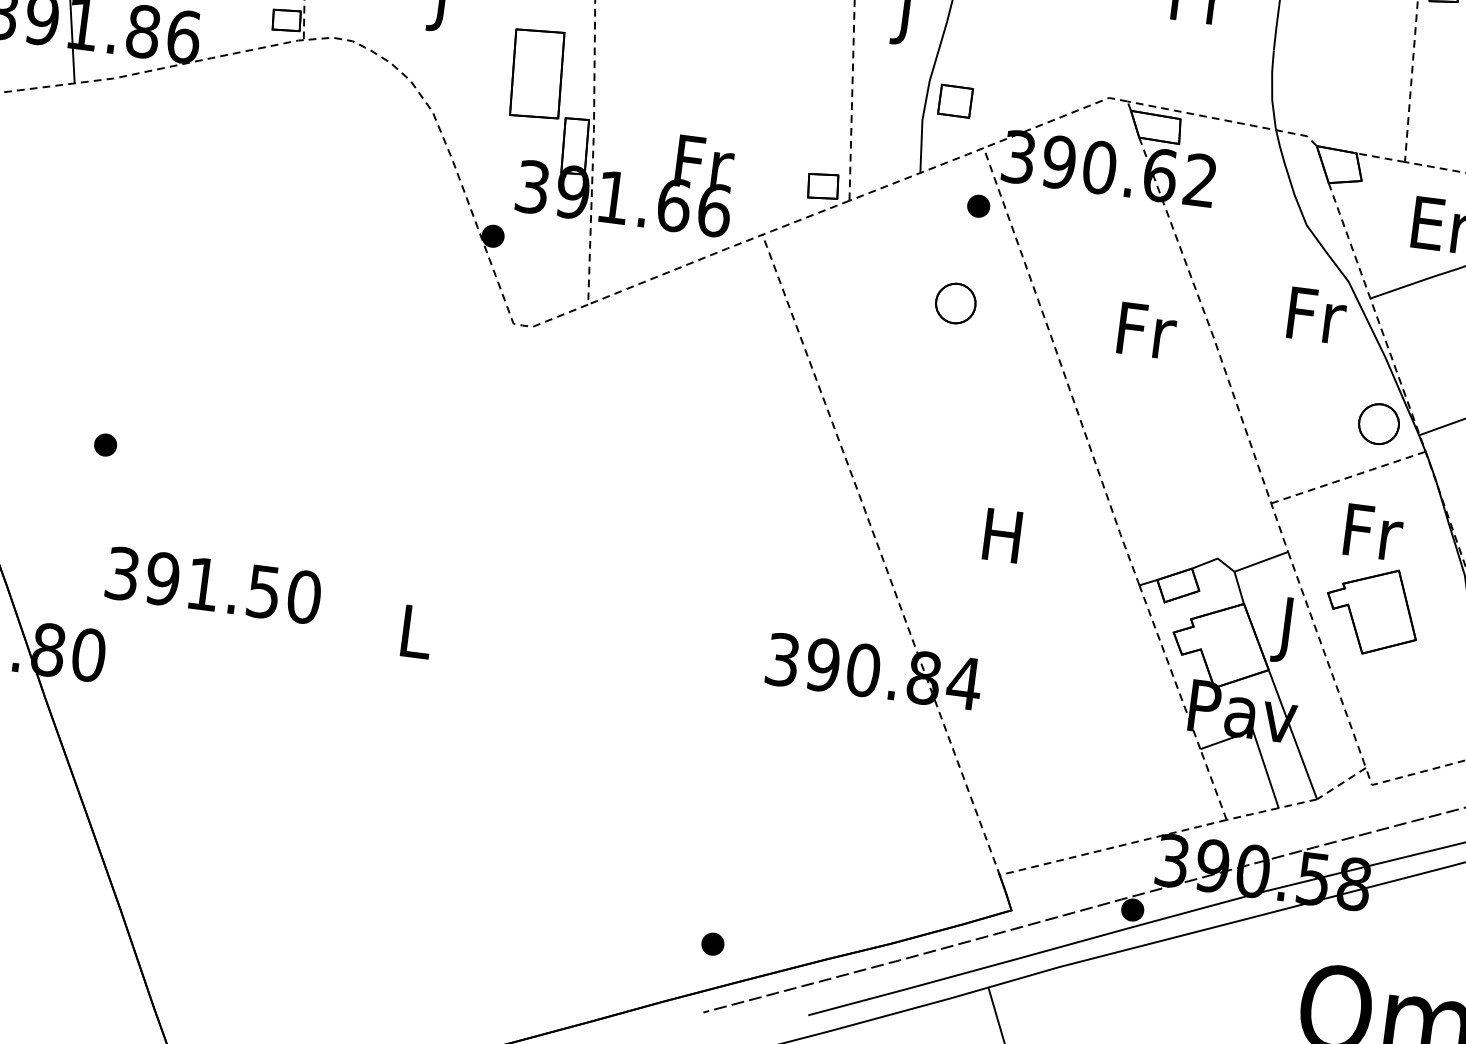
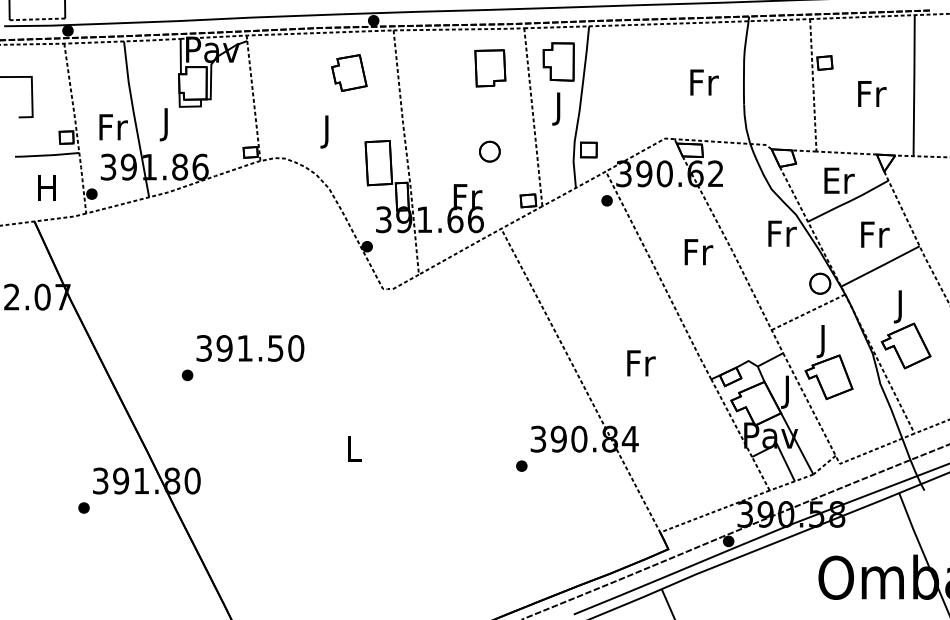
part: (955, 303) -> (489, 151), moved
text: (1005, 536) -> (641, 363), H -> Fr
text: (1372, 539) -> (824, 341), Fr -> J
text: (213, 585) -> (250, 348), moved
part: (712, 942) -> (521, 465), moved

